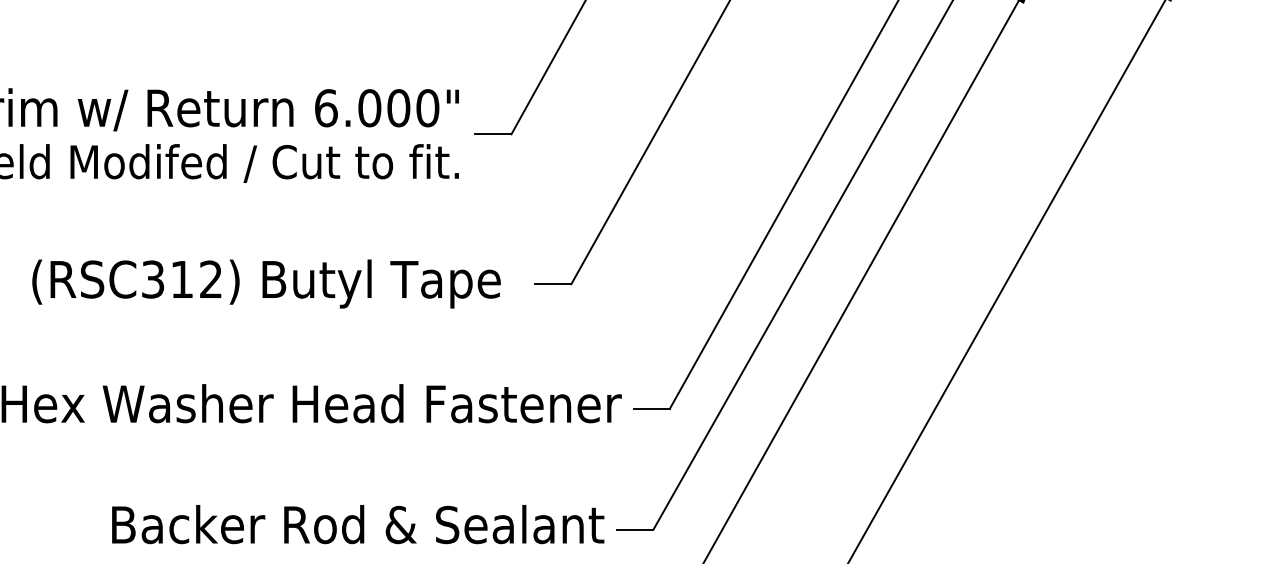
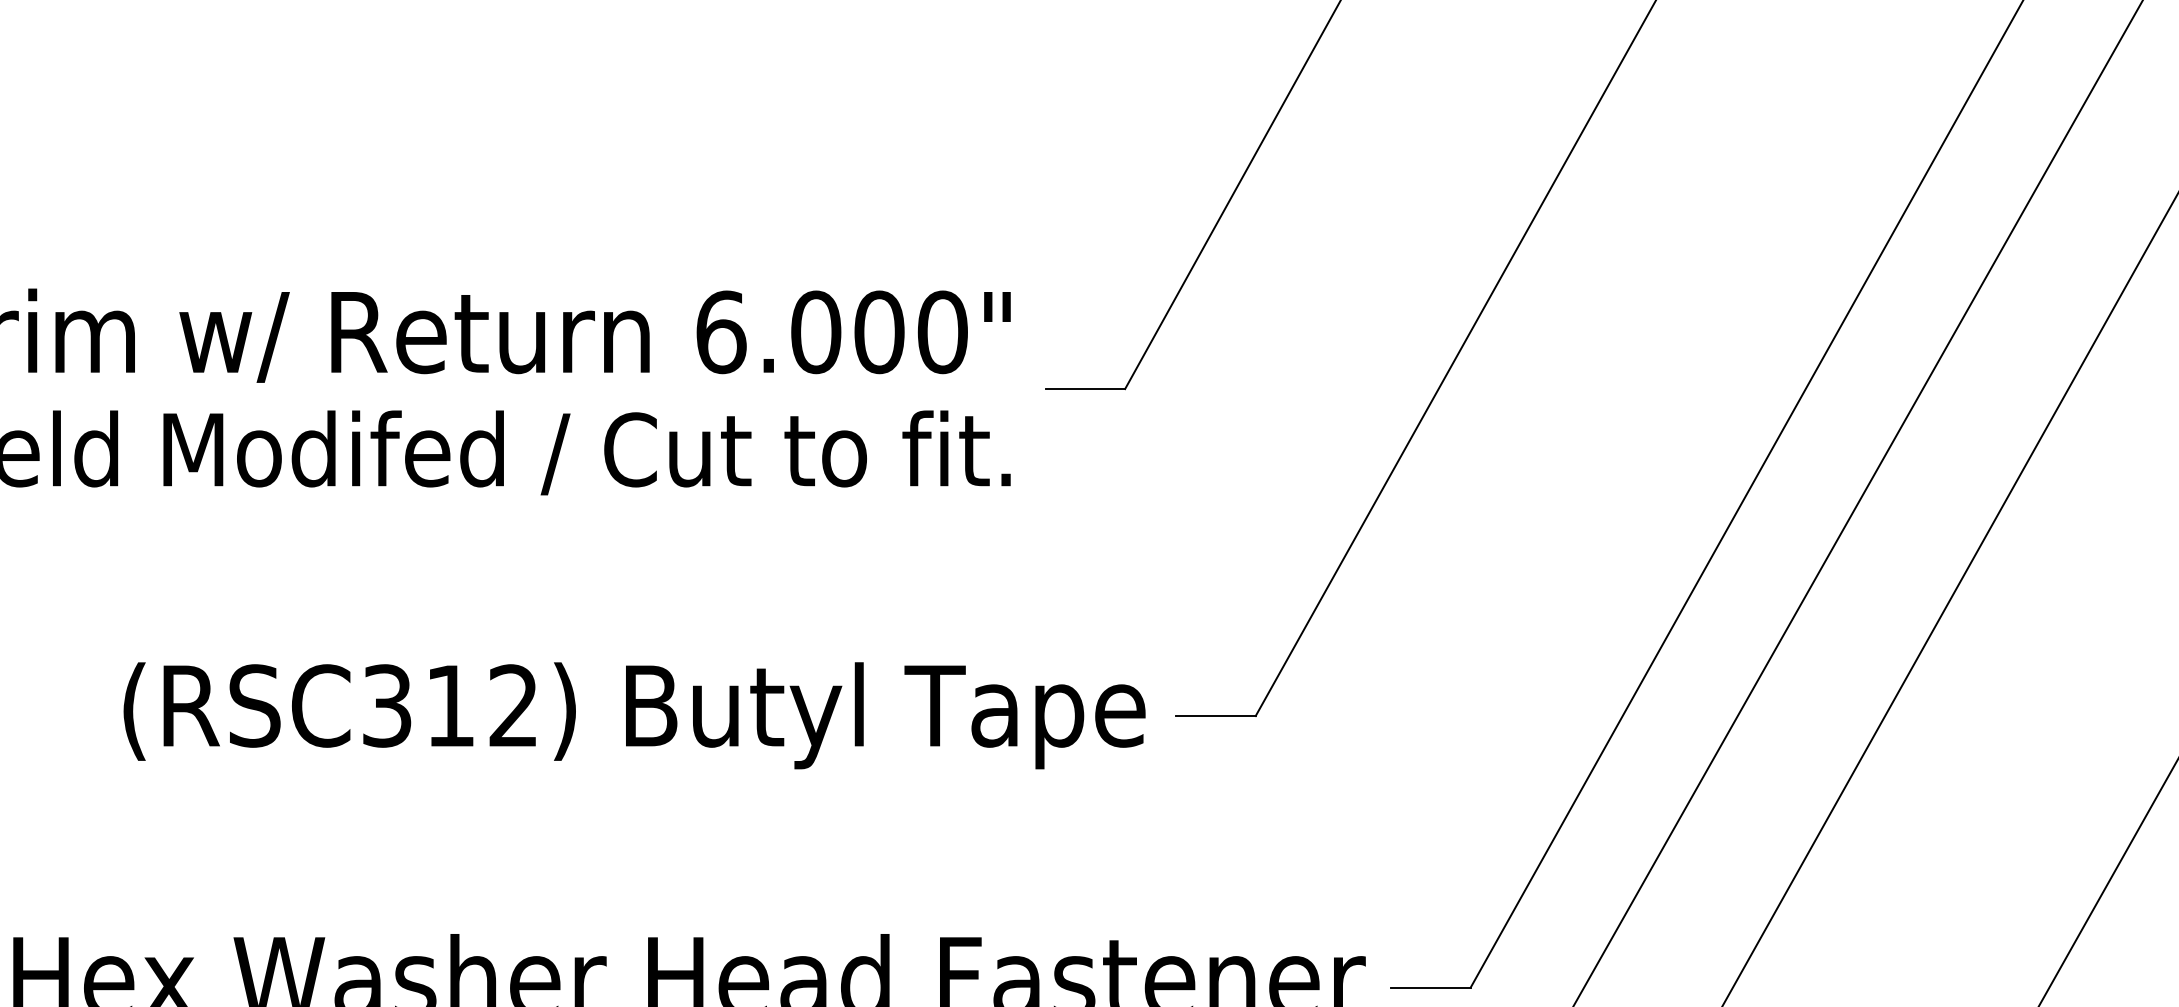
text: (266, 283) -> (634, 714), moved

